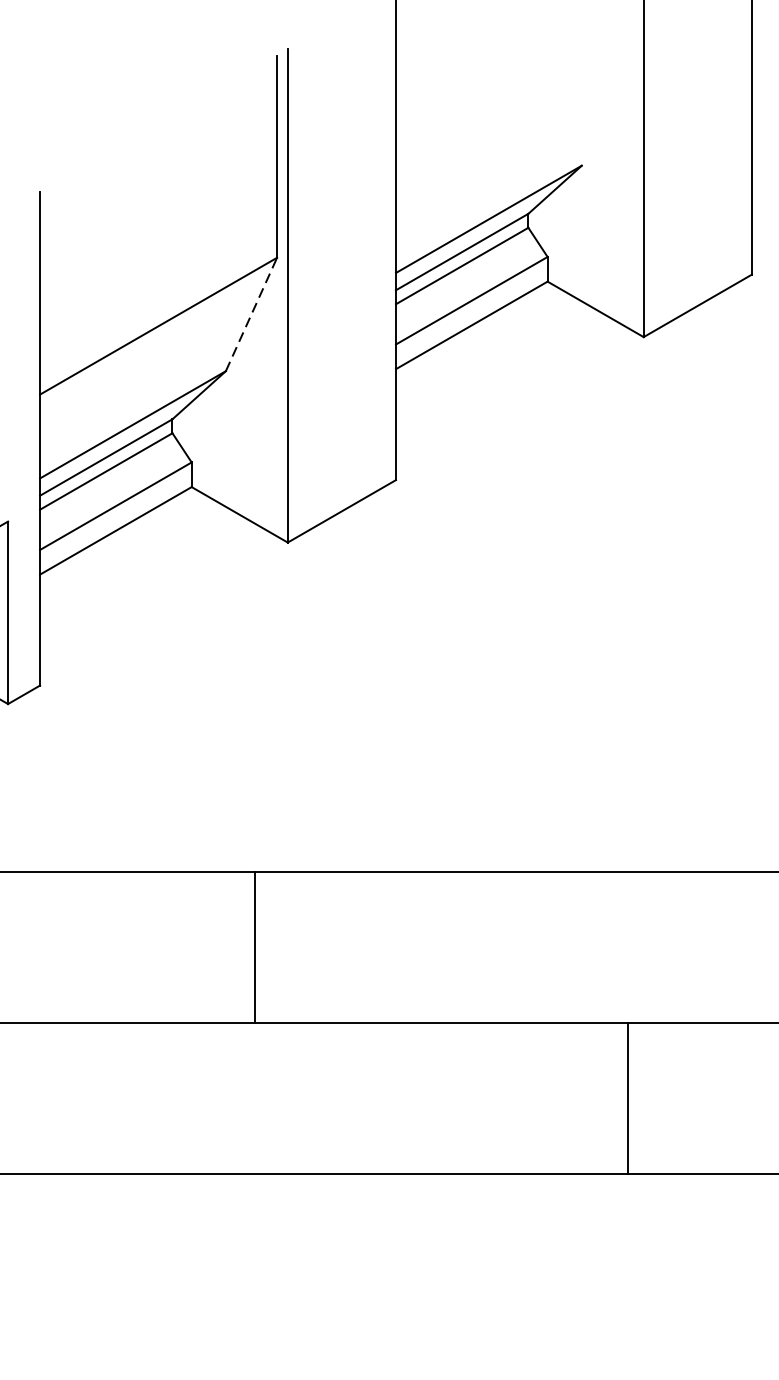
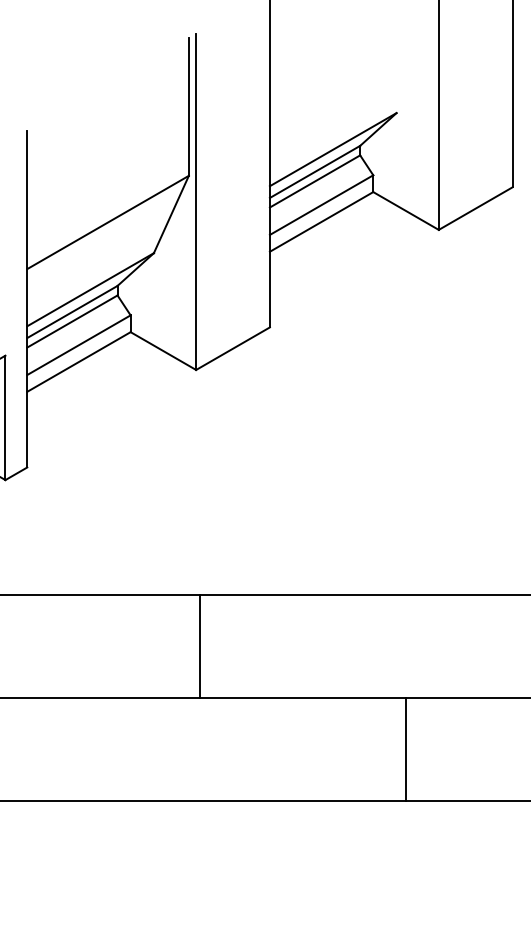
line: (251, 314) -> (171, 214), dashed -> solid
line: (254, 946) -> (199, 645), moved
line: (627, 1097) -> (405, 748), moved

